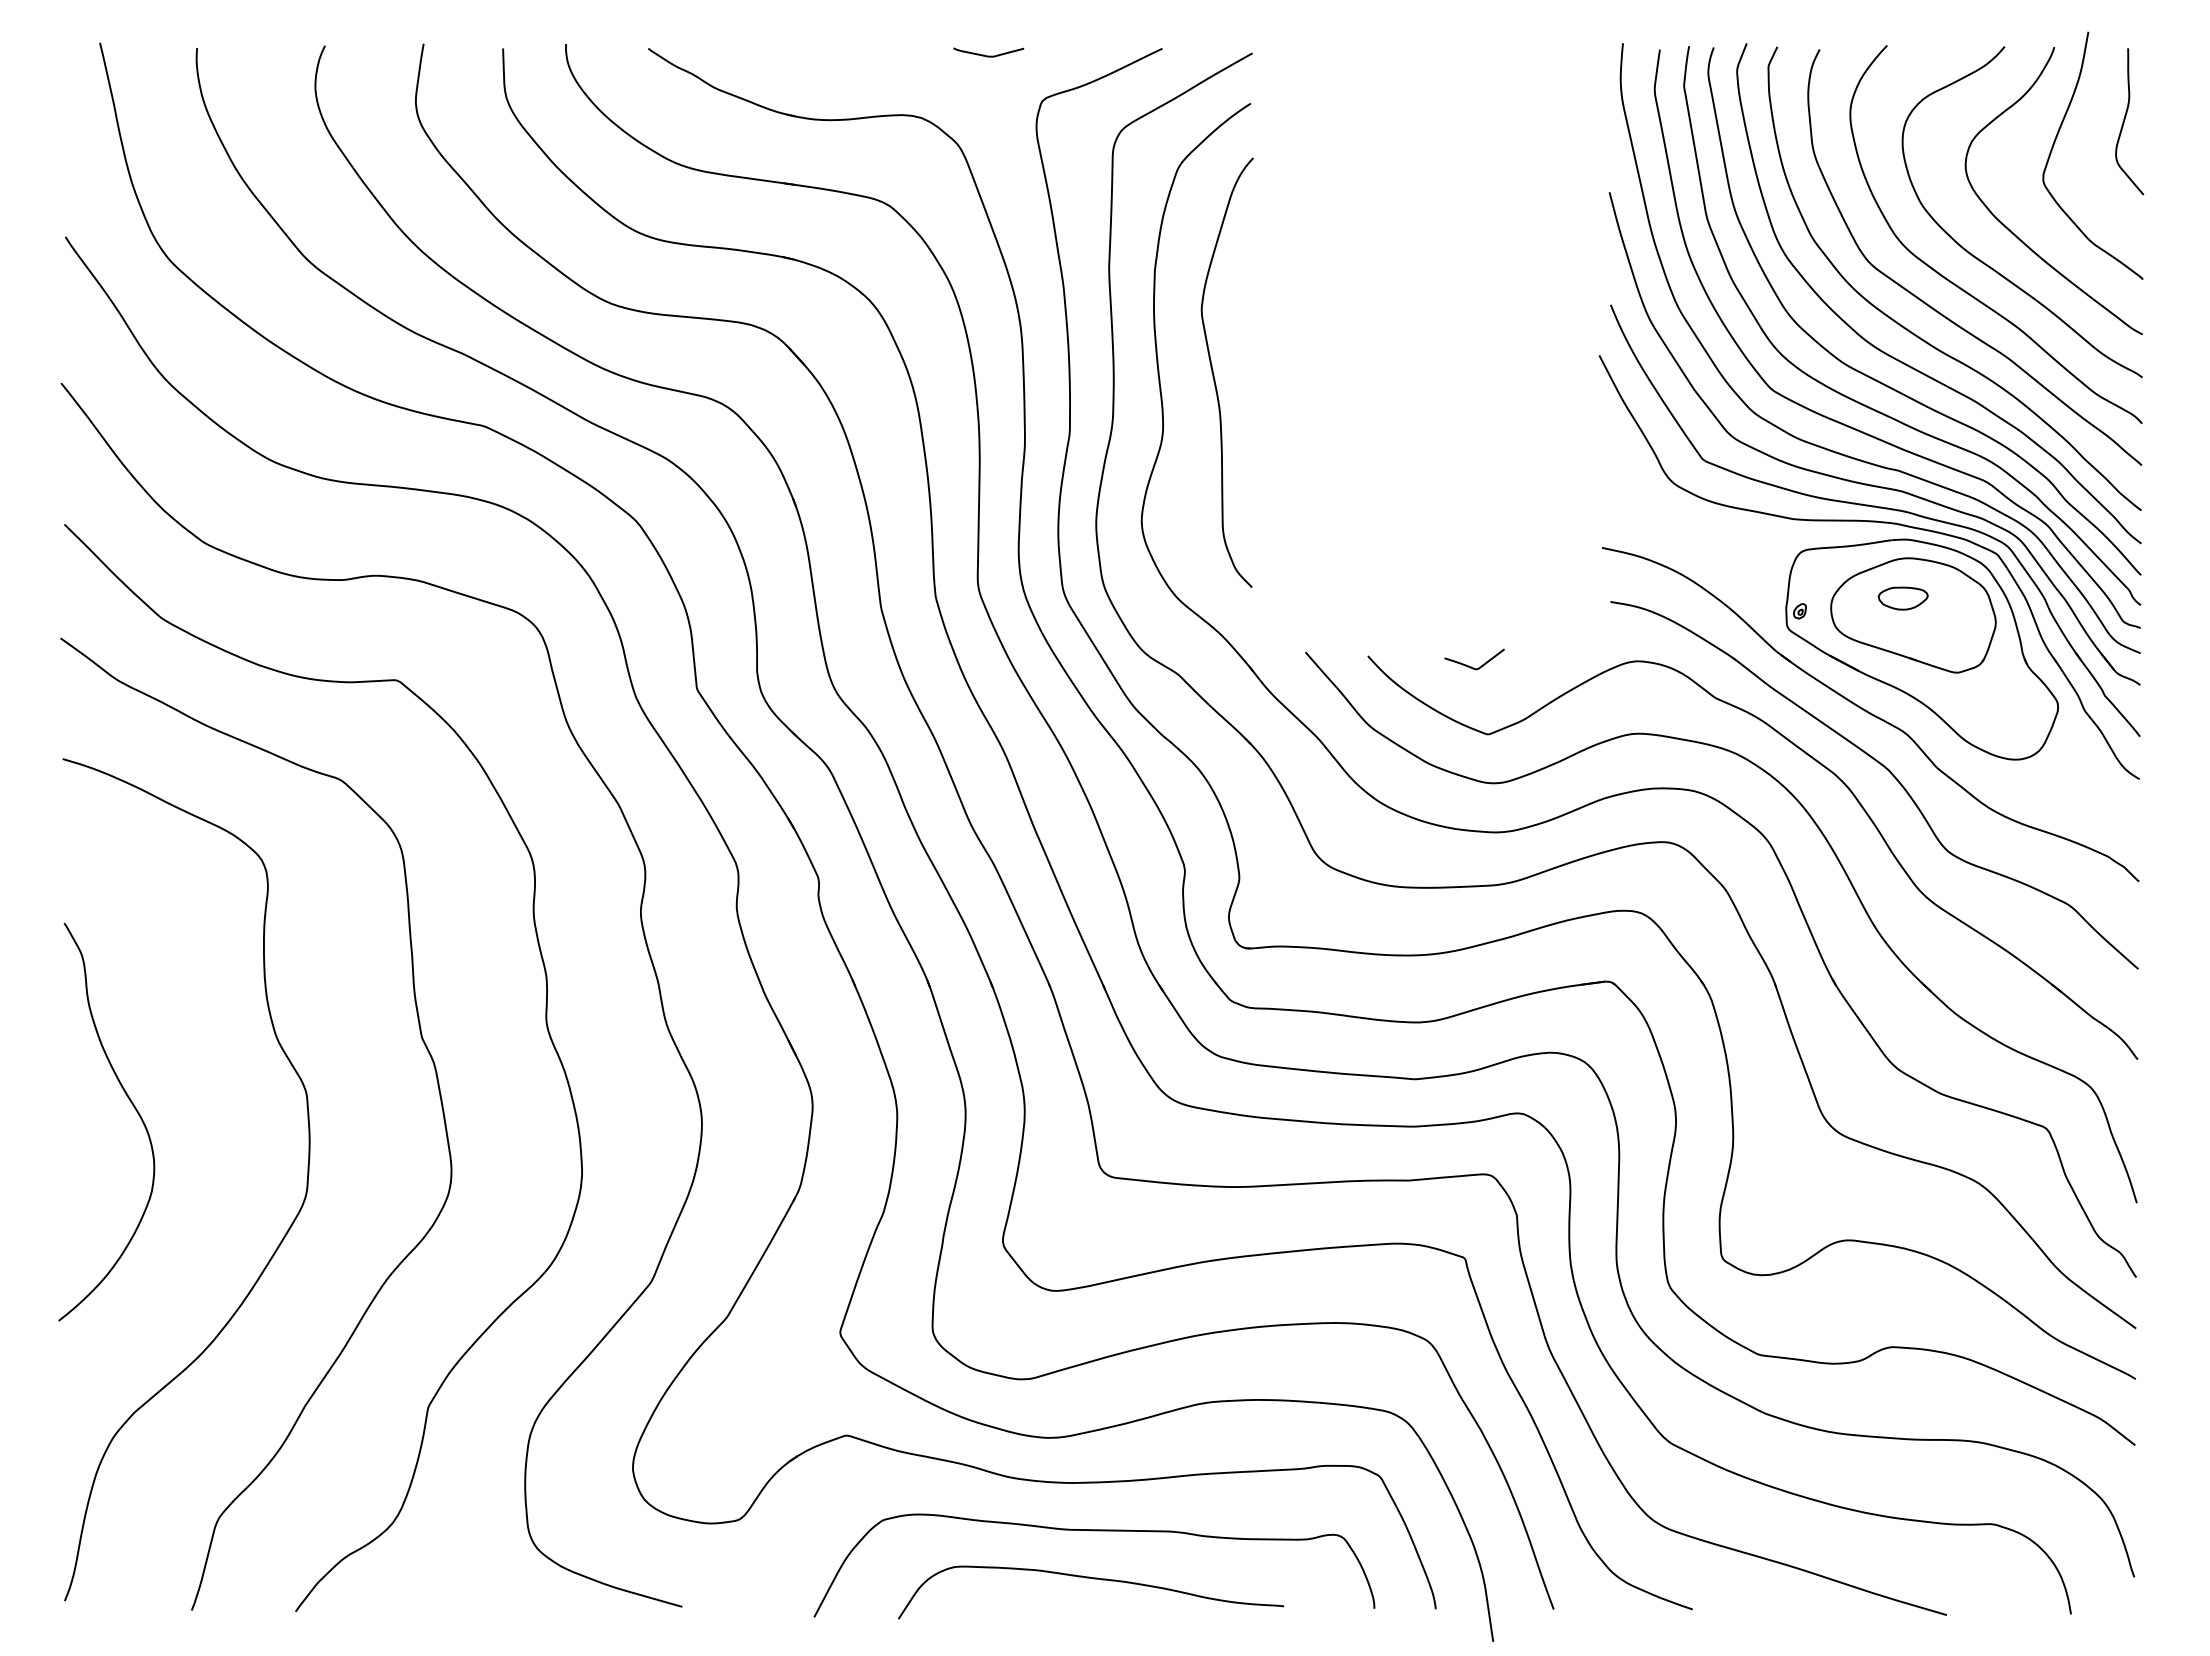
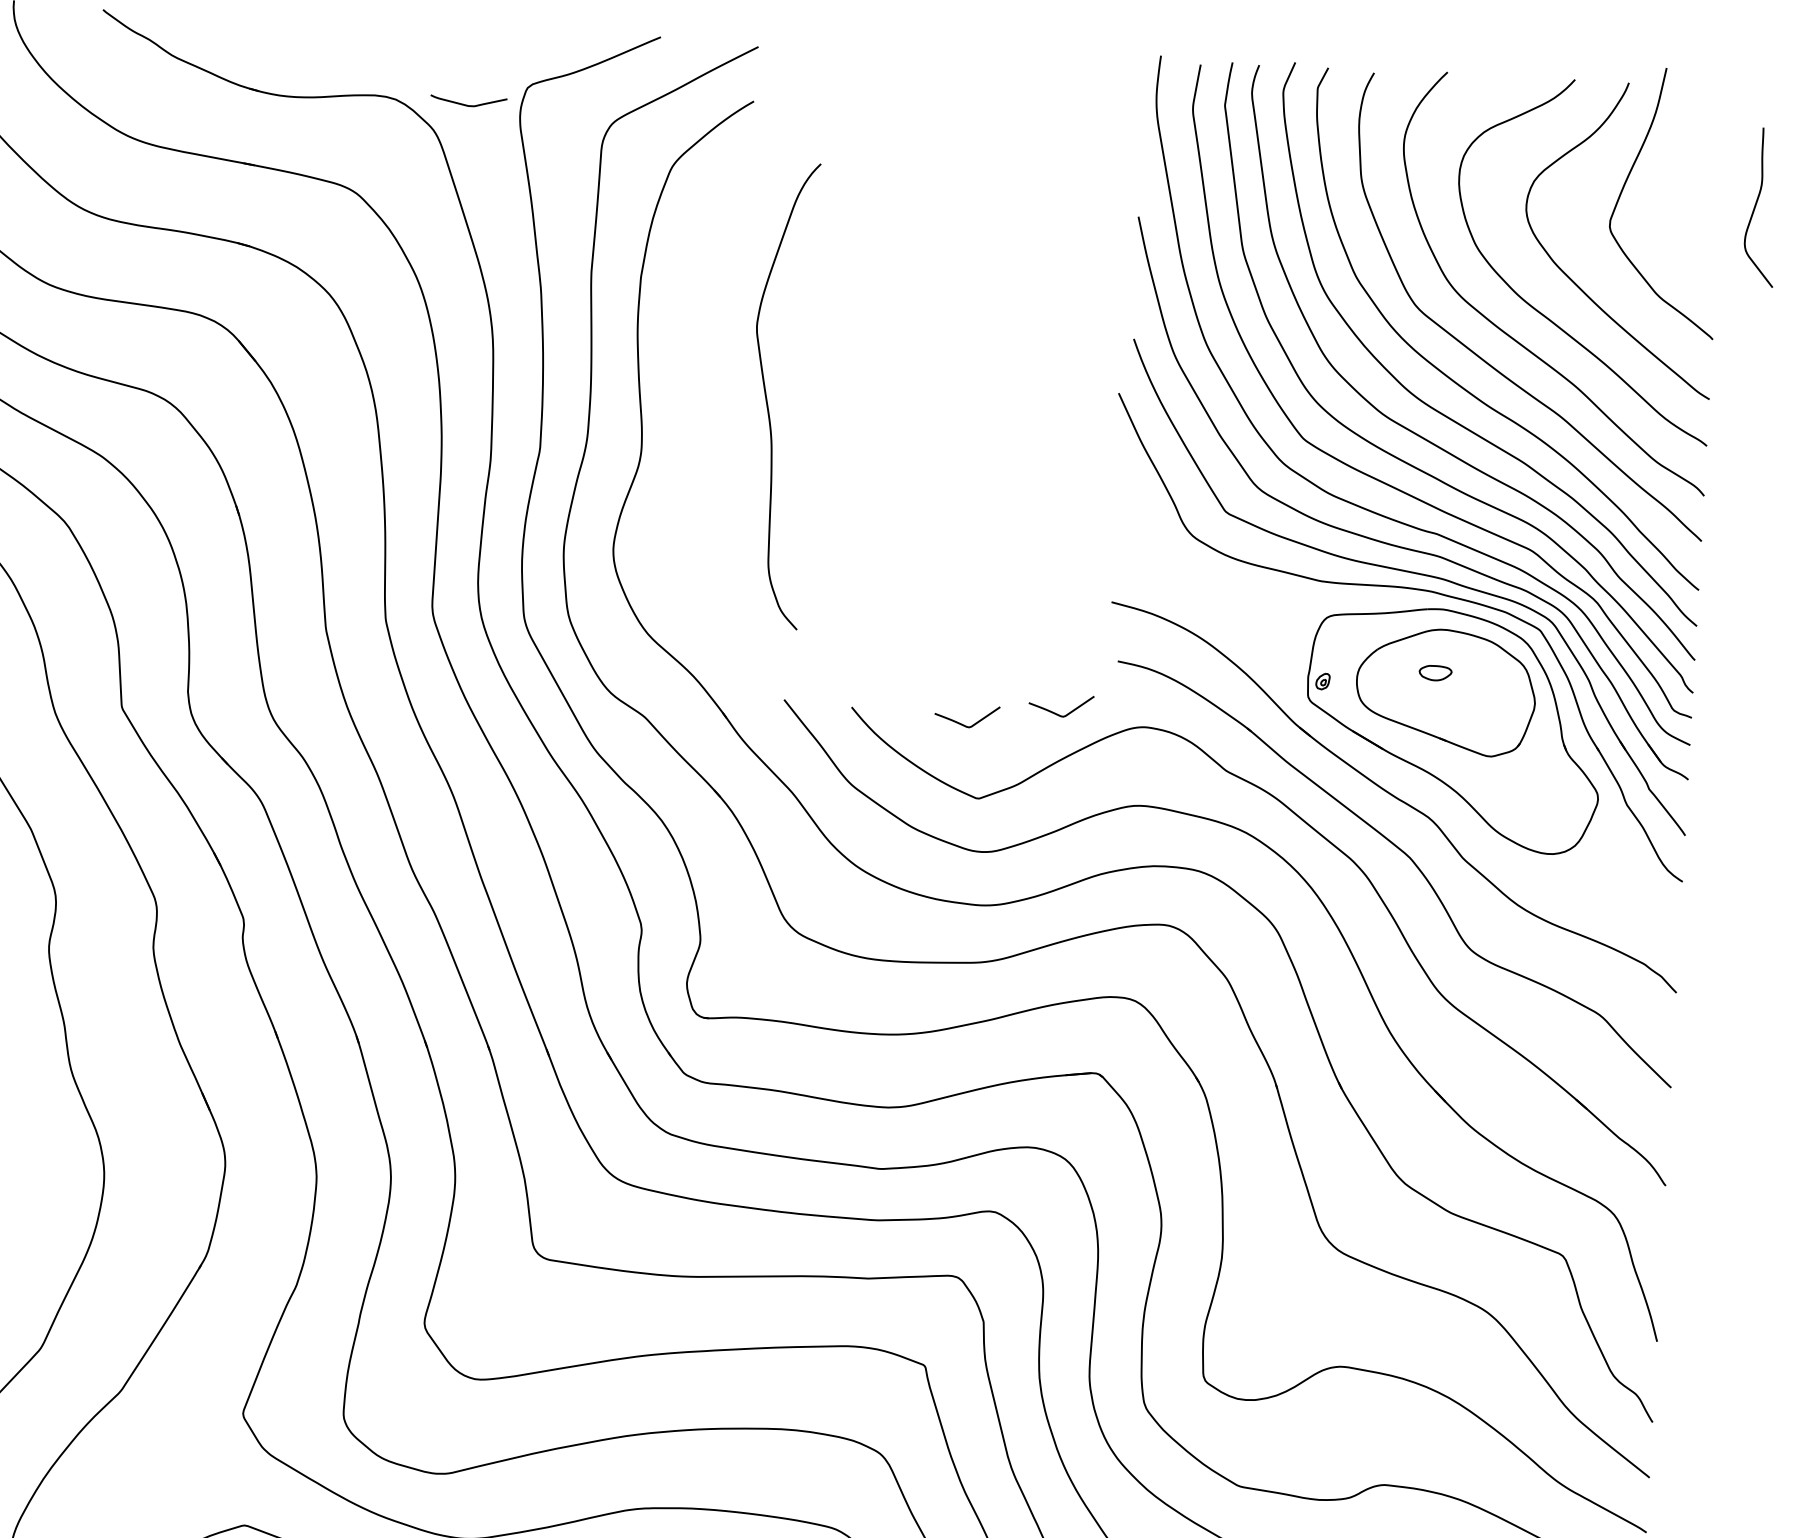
curve: (988, 55) -> (468, 104), moved
curve: (2125, 120) -> (1756, 205), moved
curve: (1214, 374) -> (767, 396), moved
part: (1902, 598) -> (1434, 673), size x0.6
curve: (1557, 652) -> (1057, 713), added

